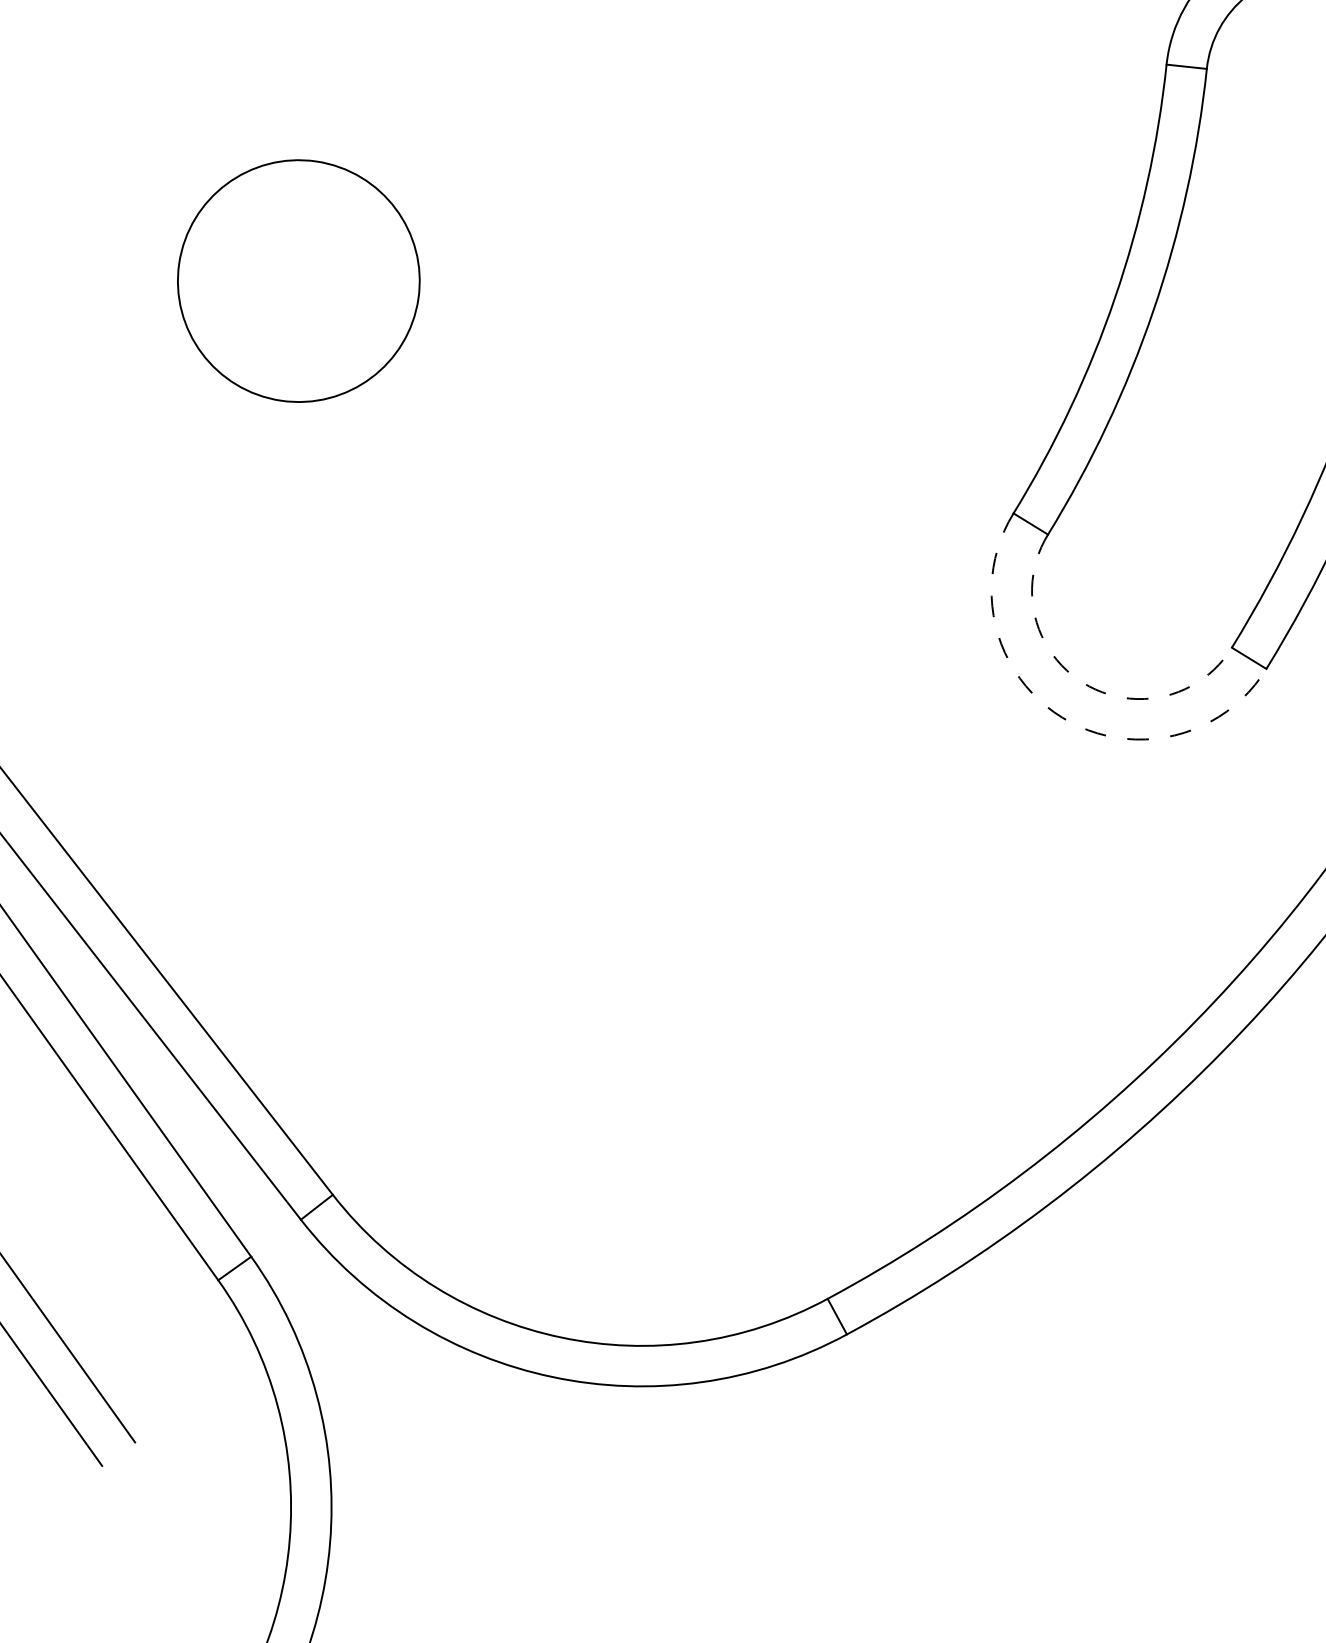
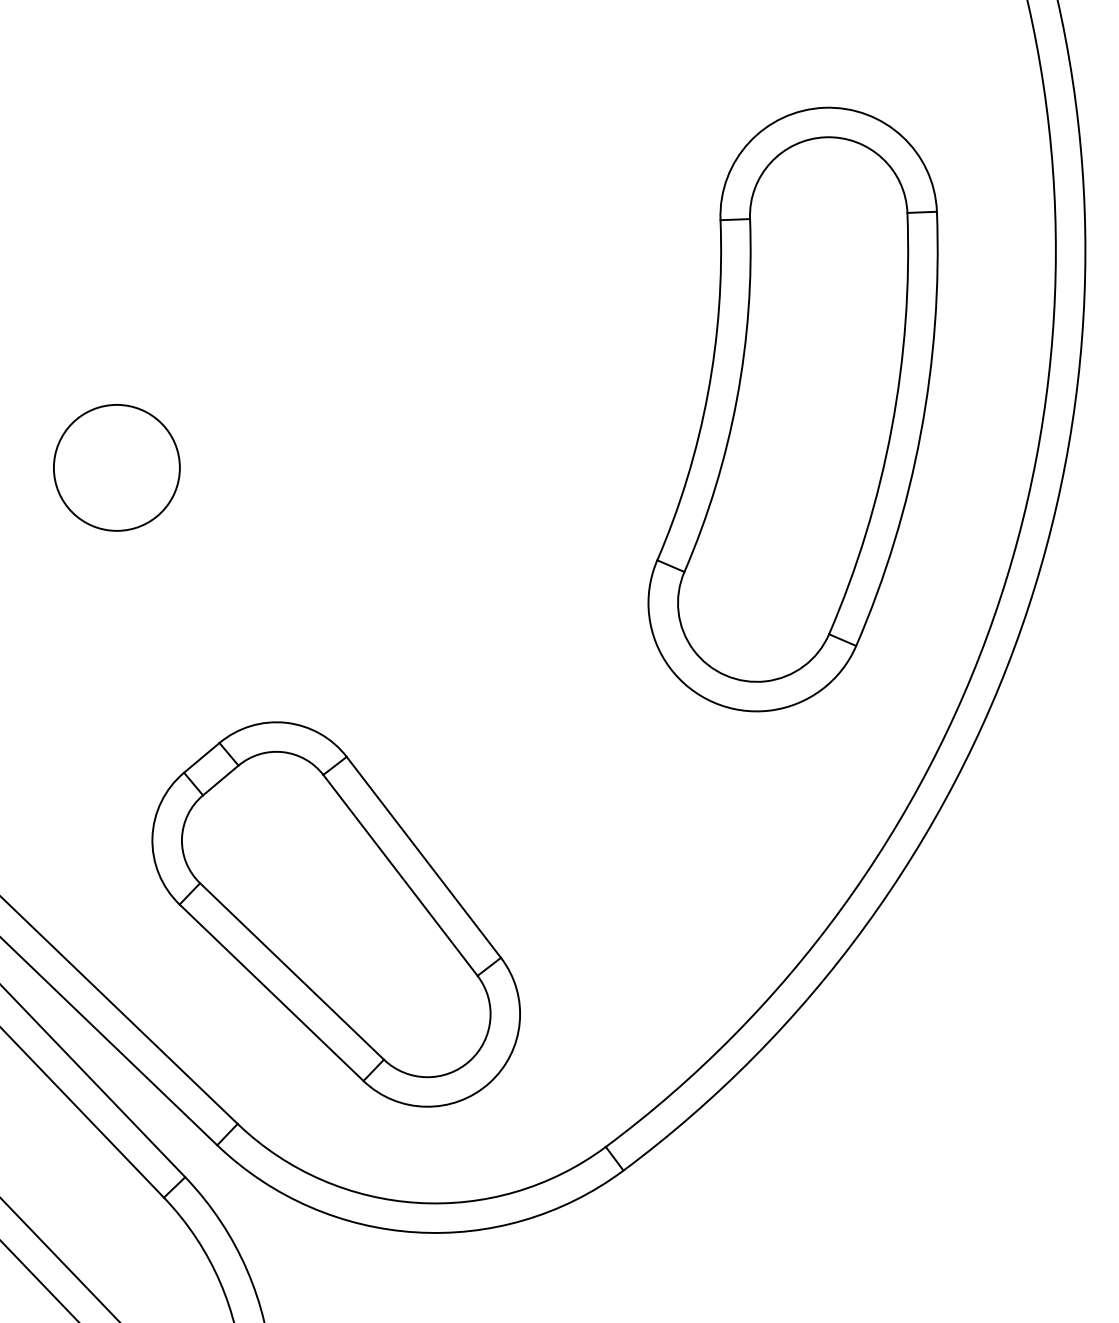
circle: (298, 280) -> (116, 467), size x0.71
arc: (1083, 683) -> (725, 675), dashed -> solid
arc: (1061, 717) -> (713, 702), dashed -> solid
part: (506, 930) -> (335, 914), added

